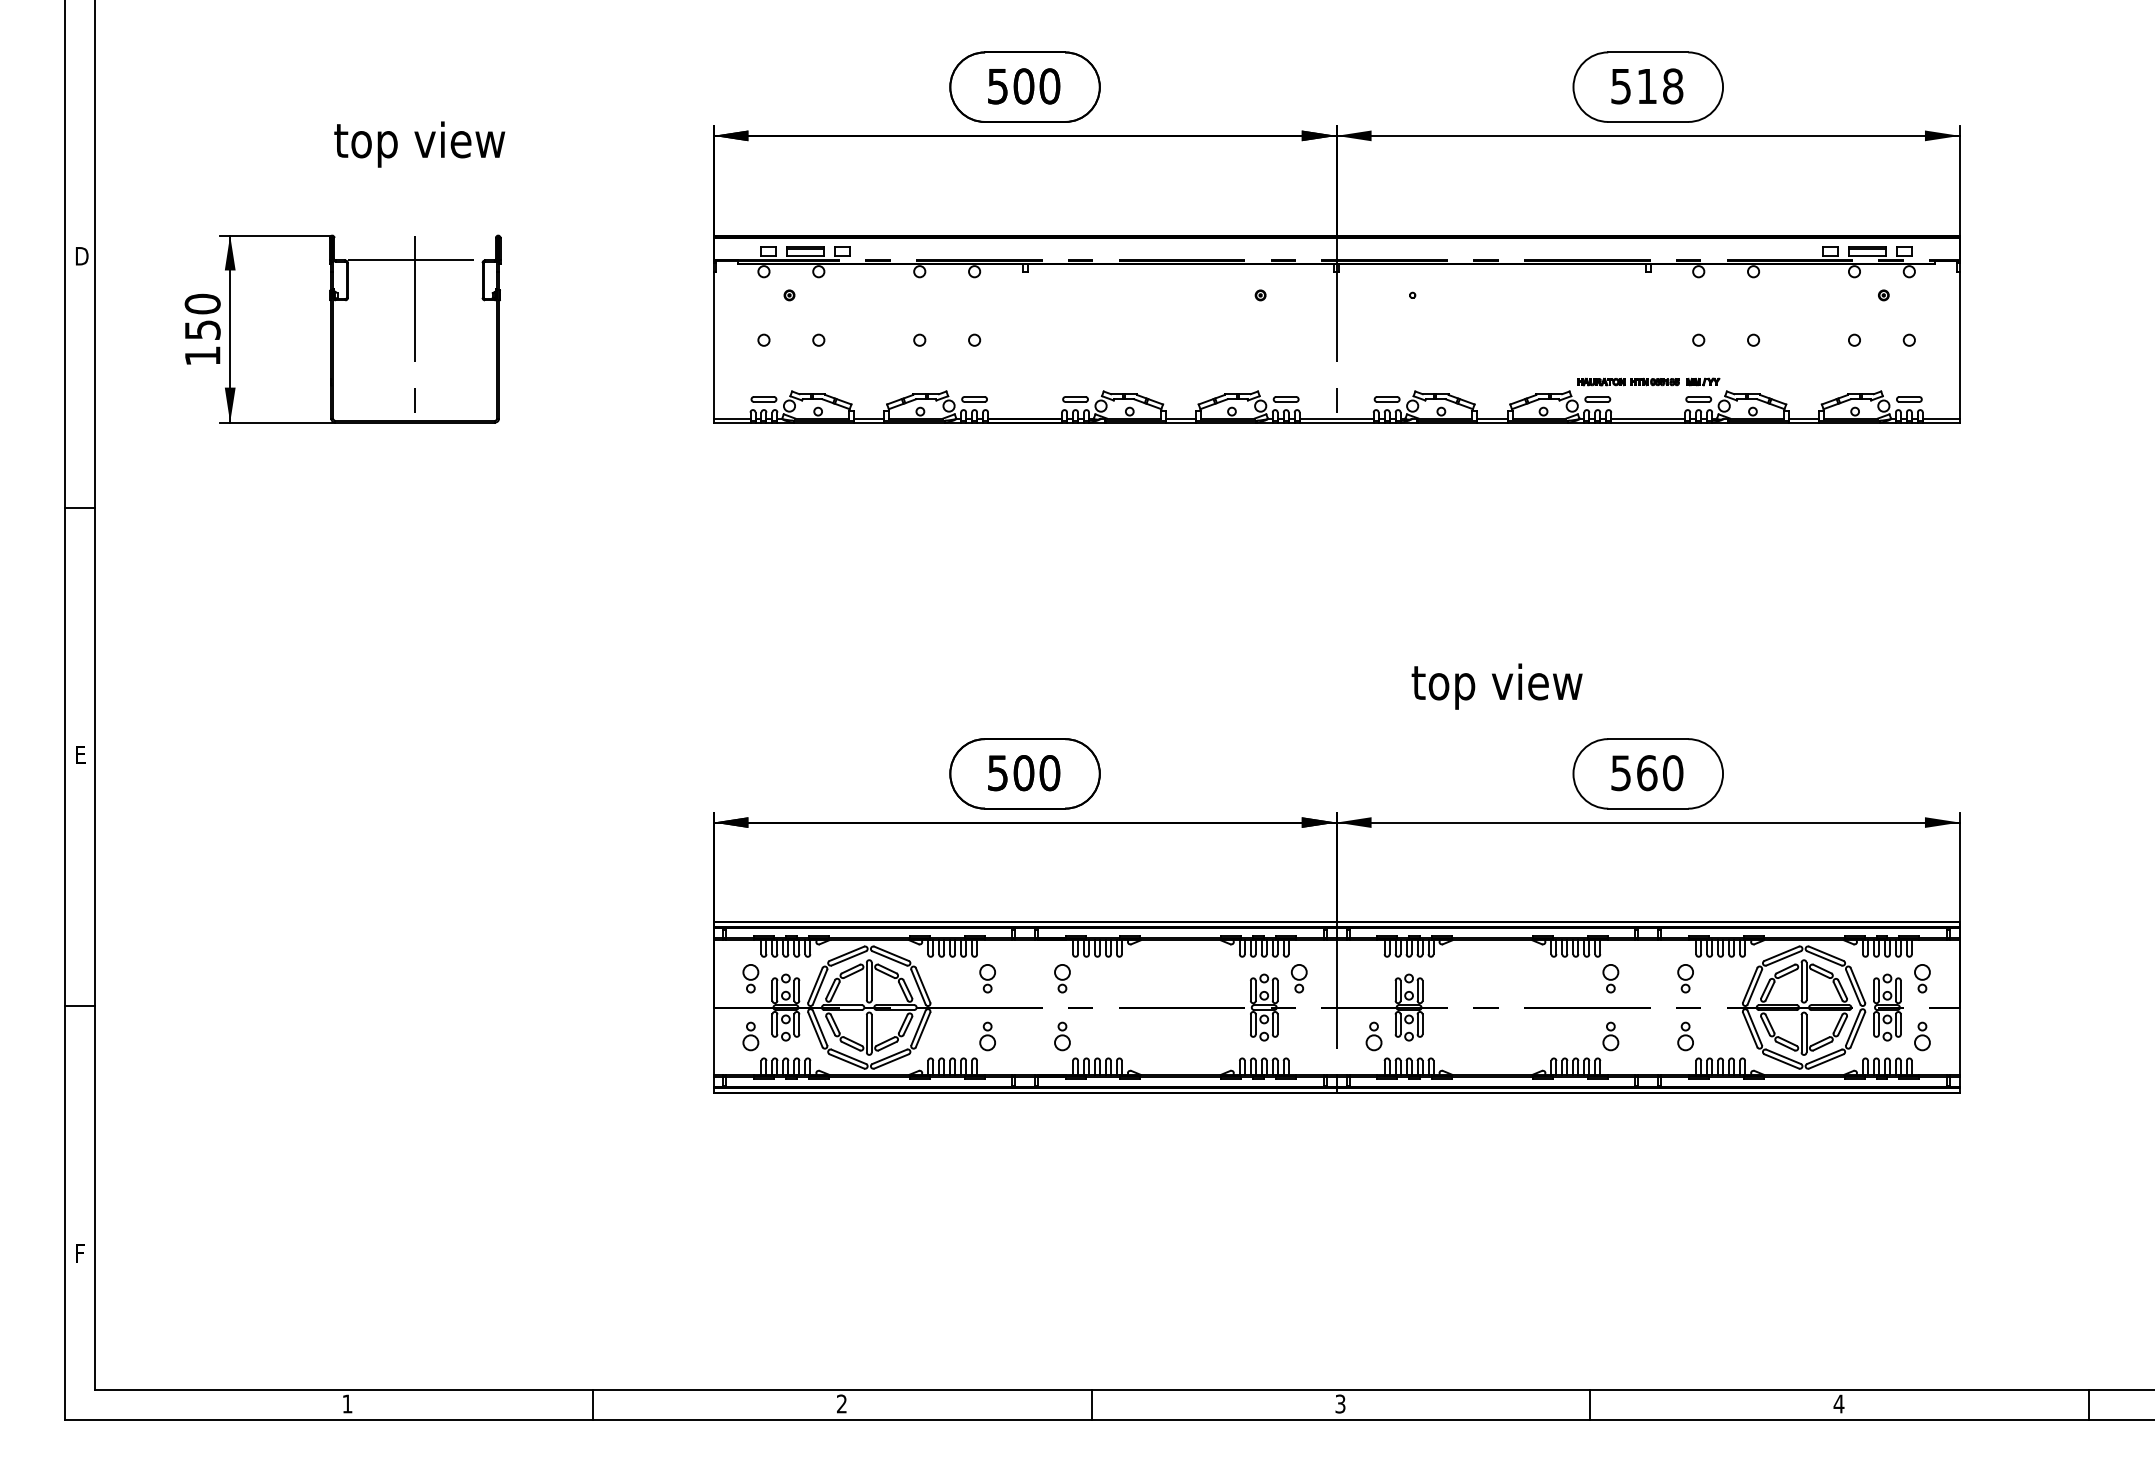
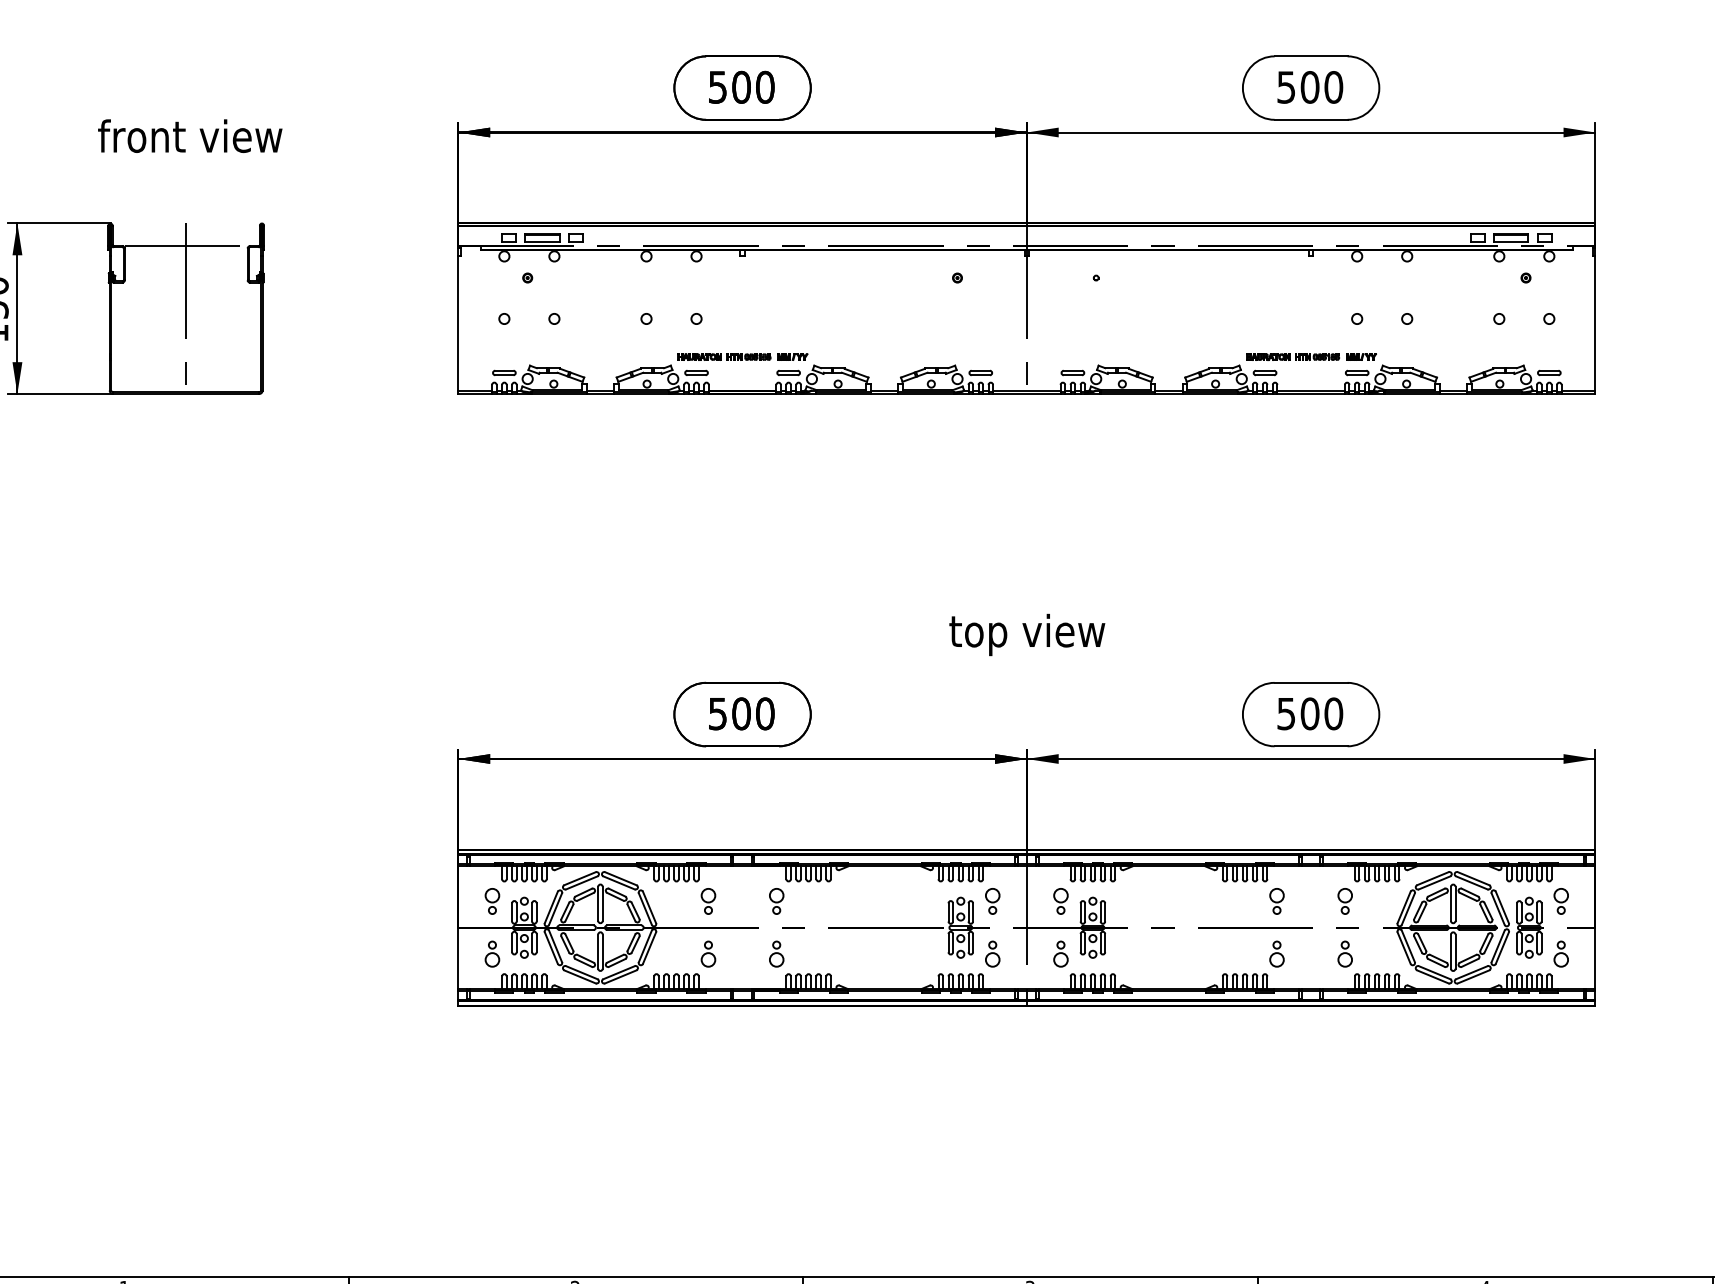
text: (1660, 86) -> (1322, 87), 518 -> 500
text: (419, 144) -> (190, 140), top view -> front view
part: (1025, 381) -> (742, 356), added
text: (1496, 686) -> (1026, 634), moved
text: (1647, 772) -> (1310, 713), 560 -> 500
part: (1373, 978) -> (1060, 901), added
part: (1298, 1036) -> (992, 954), added

